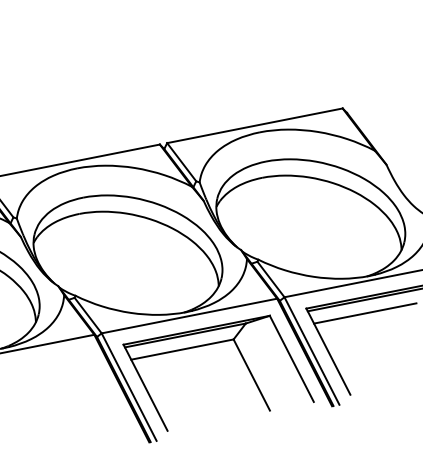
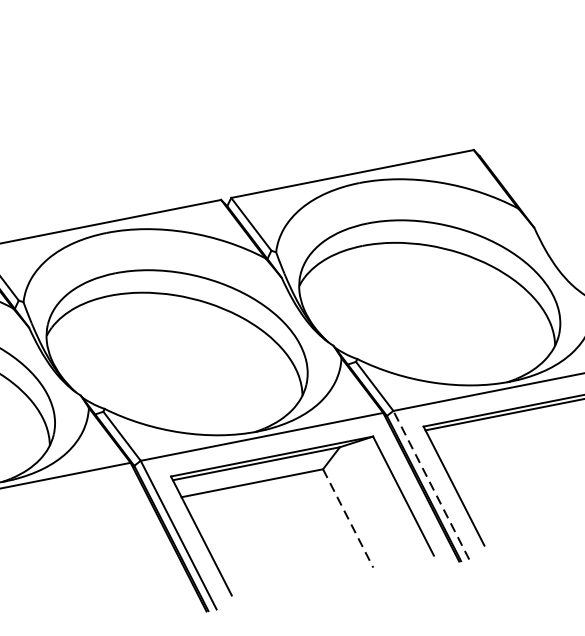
line: (365, 313) -> (505, 433), removed
line: (311, 350) -> (430, 484), solid -> dashed
line: (251, 375) -> (347, 519), solid -> dashed

